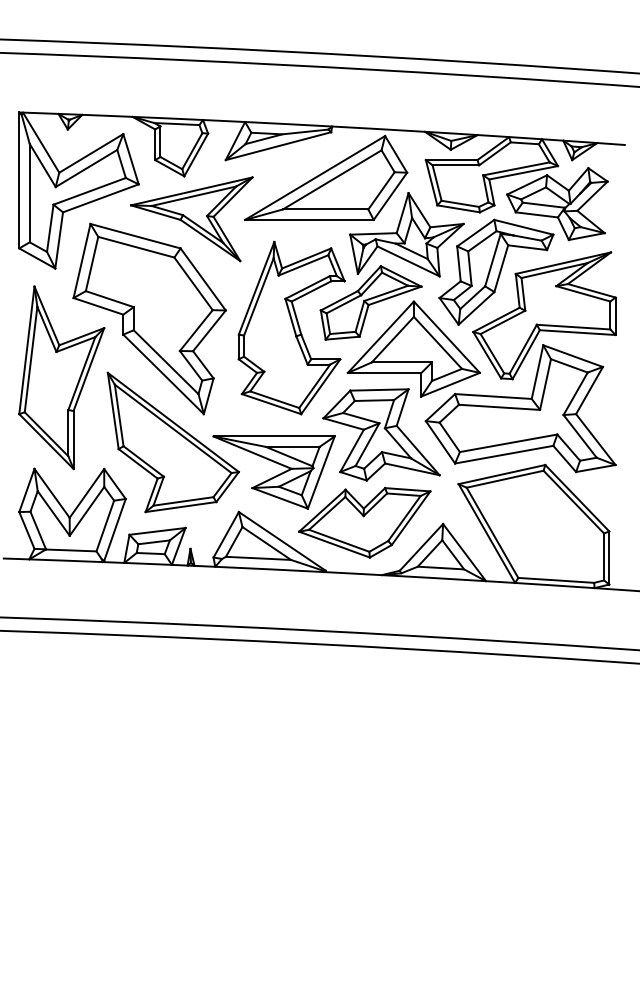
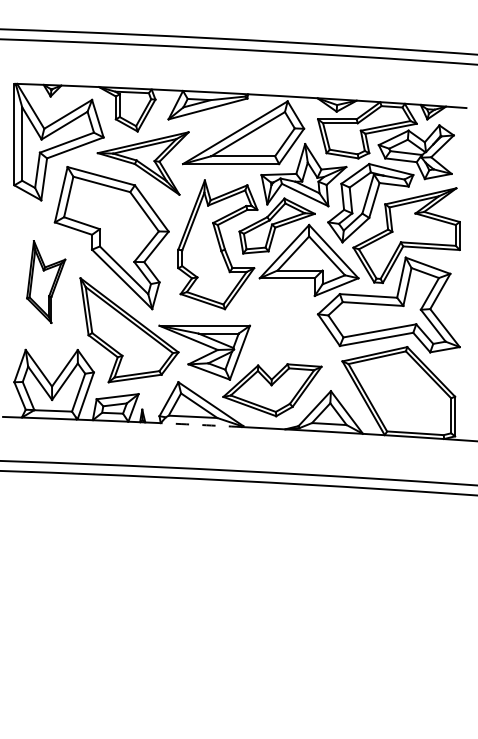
part: (61, 377) -> (45, 281), size x0.6
part: (381, 434) -> (284, 324), removed
arc: (269, 569) -> (201, 425), solid -> dashed

